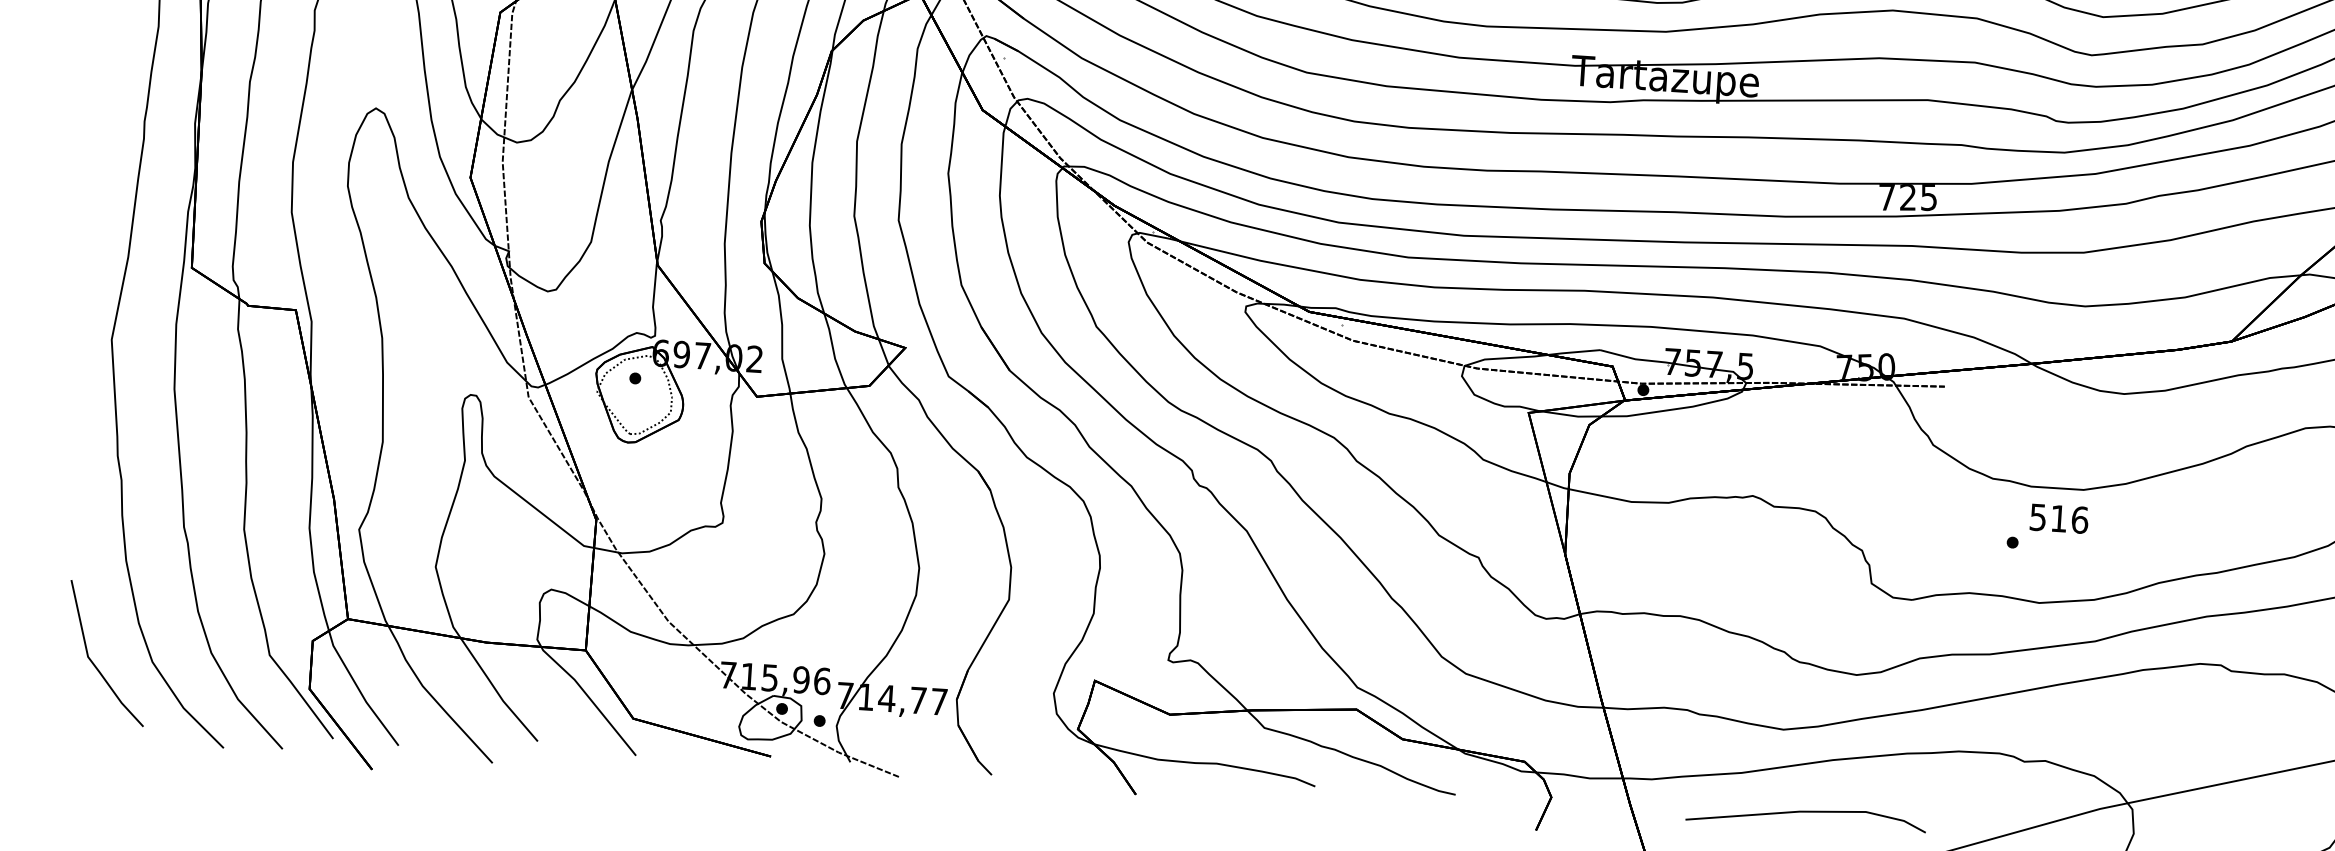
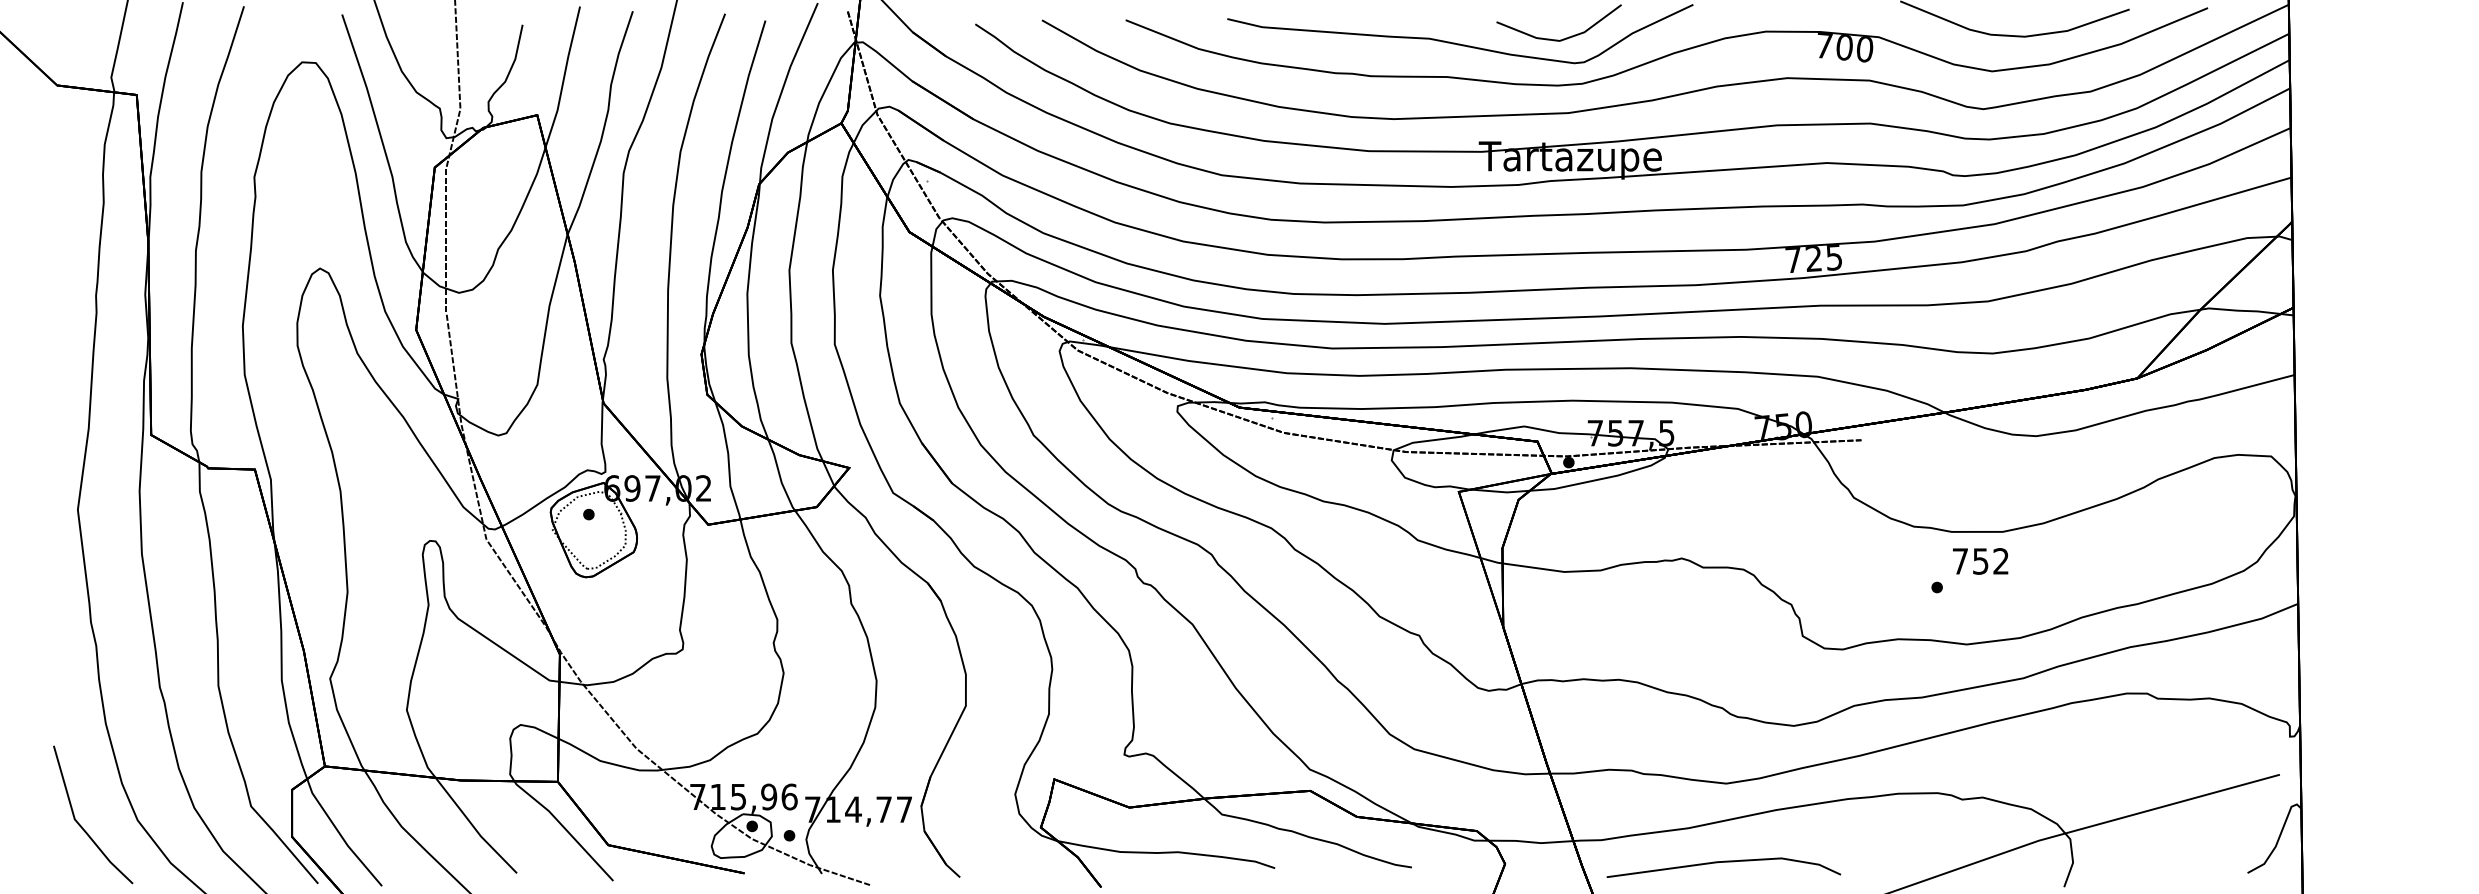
text: (2058, 518) -> (1980, 561), 516 -> 752
line: (1806, 812) -> (1723, 862), moved

